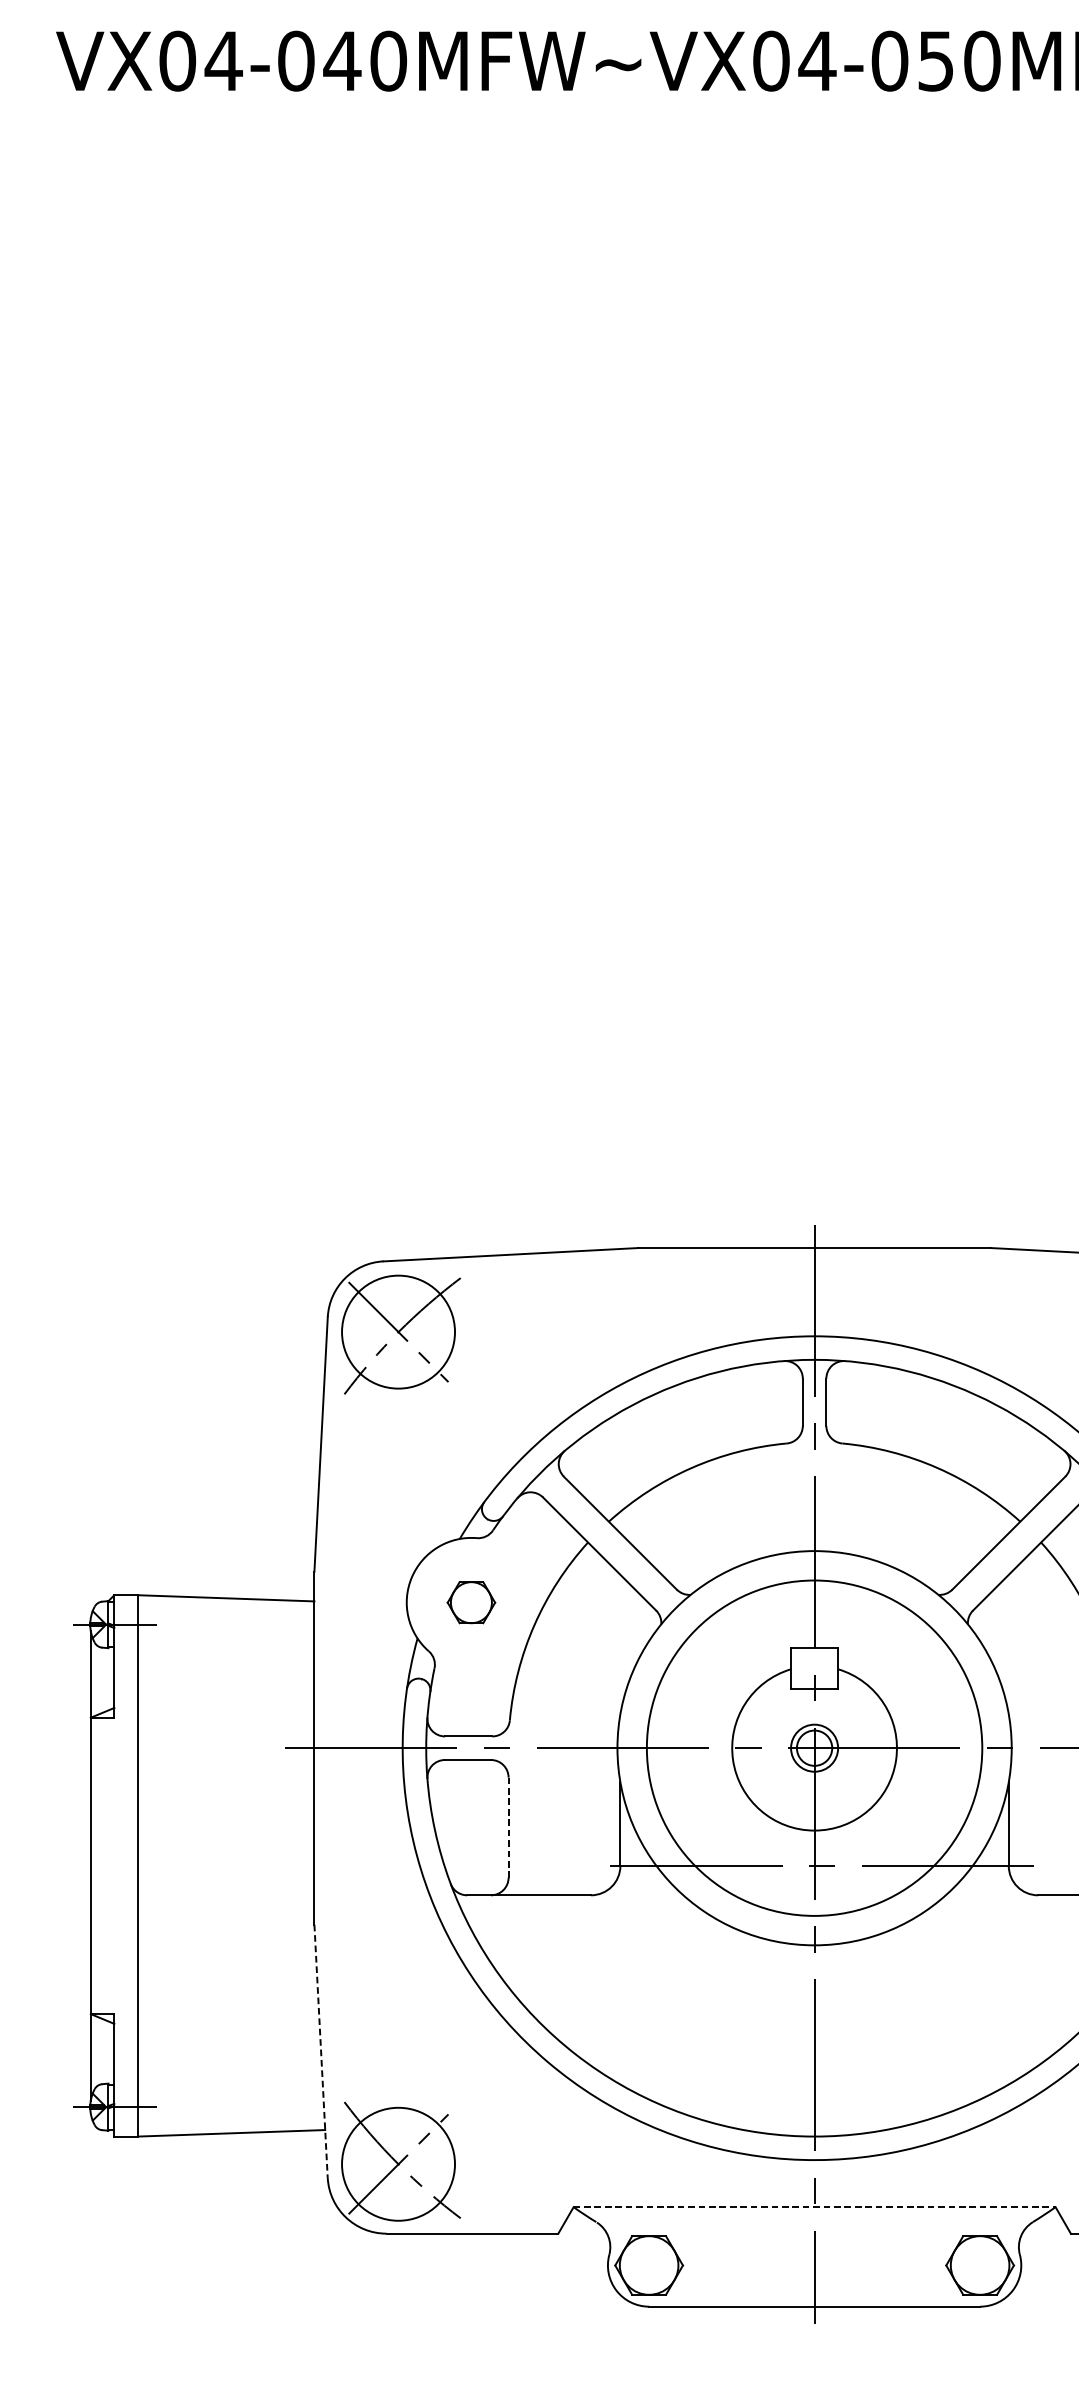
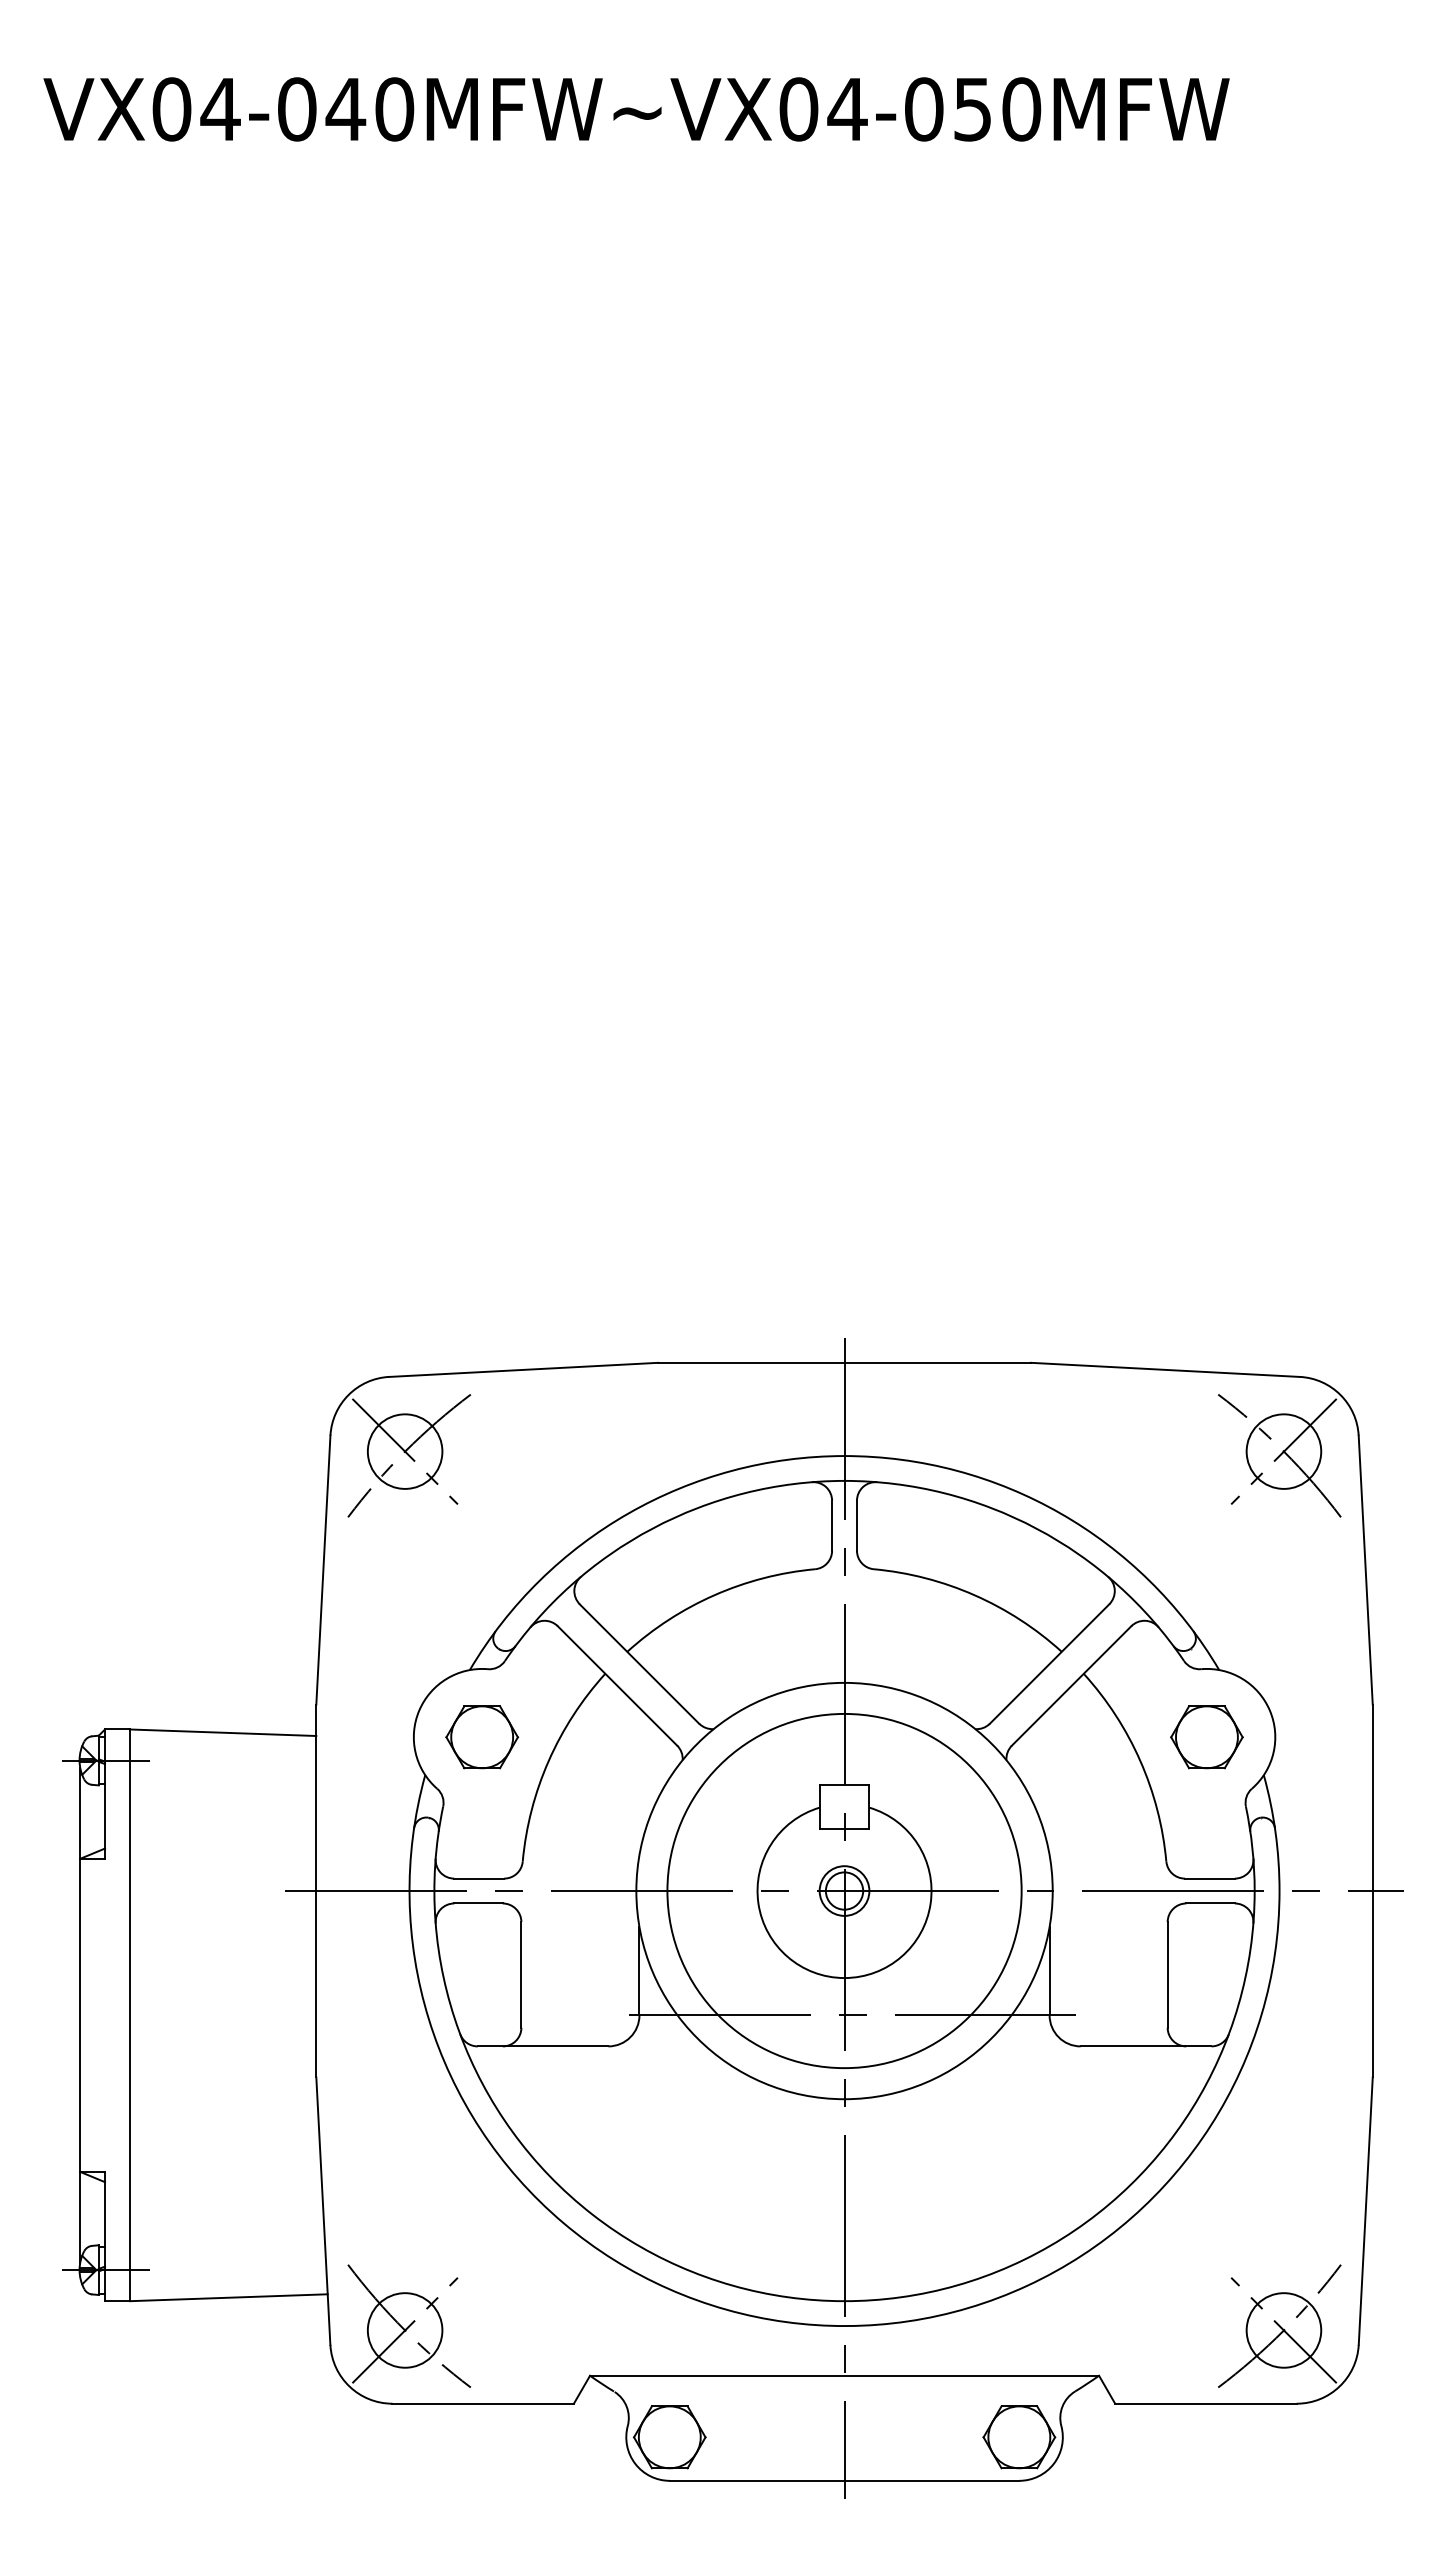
circle: (397, 1332) -> (404, 1451), size x0.62
part: (470, 1602) -> (481, 1737), size x1.43
line: (508, 1827) -> (521, 1974), dashed -> solid
line: (321, 2051) -> (323, 2211), dashed -> solid
circle: (397, 2164) -> (404, 2330), size x0.62
line: (814, 2206) -> (844, 2375), dashed -> solid

